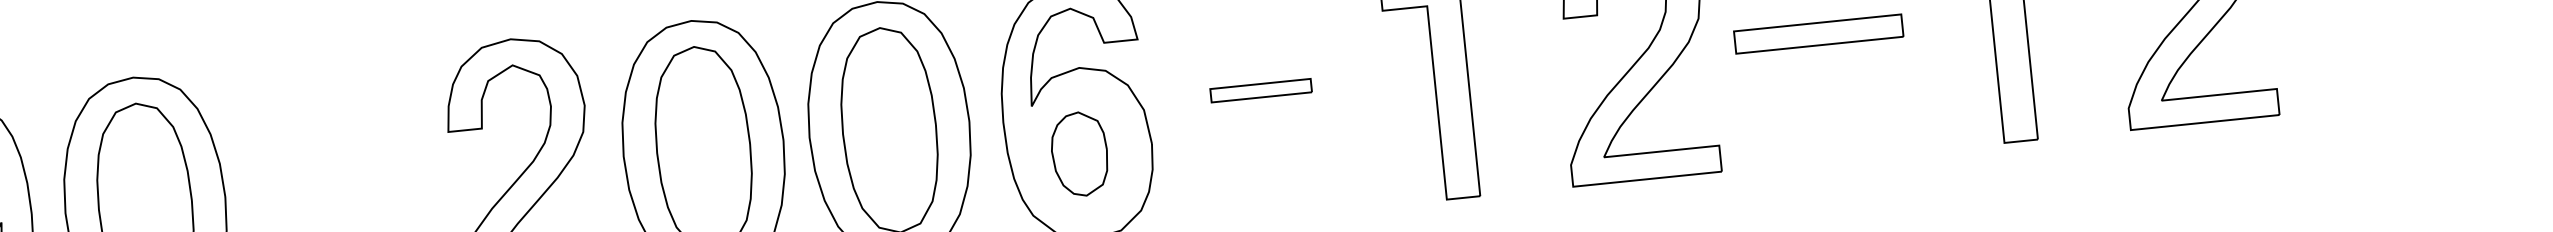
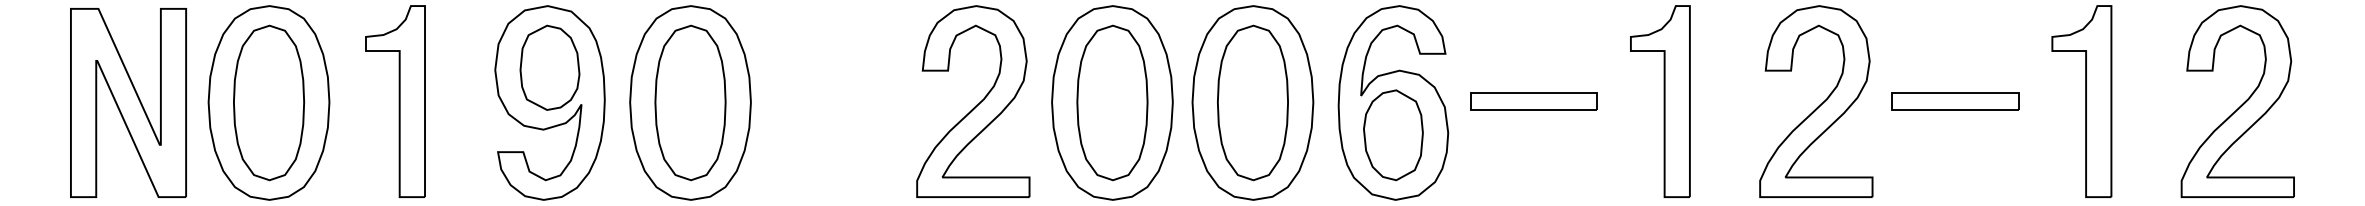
part: (1260, 90) -> (1533, 101), size x1.67
part: (1079, 154) -> (1393, 135), size x1.43

